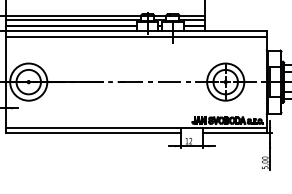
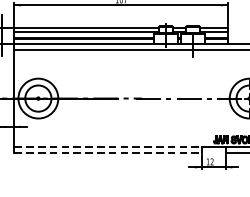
line: (94, 127) -> (108, 147), solid -> dashed
line: (94, 133) -> (108, 153), solid -> dashed

